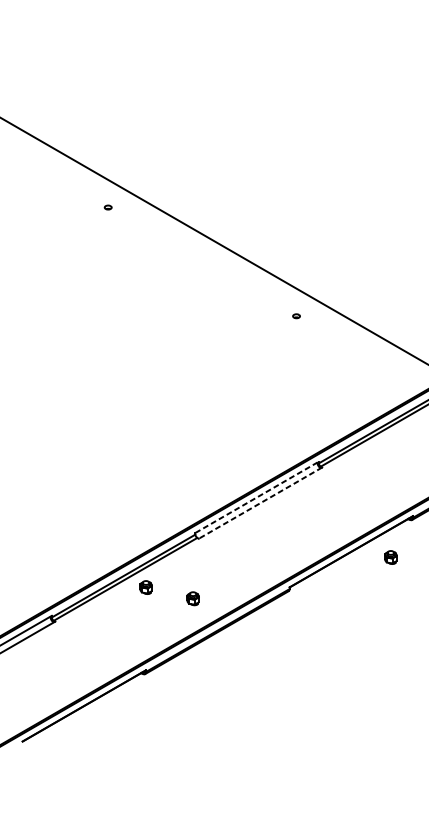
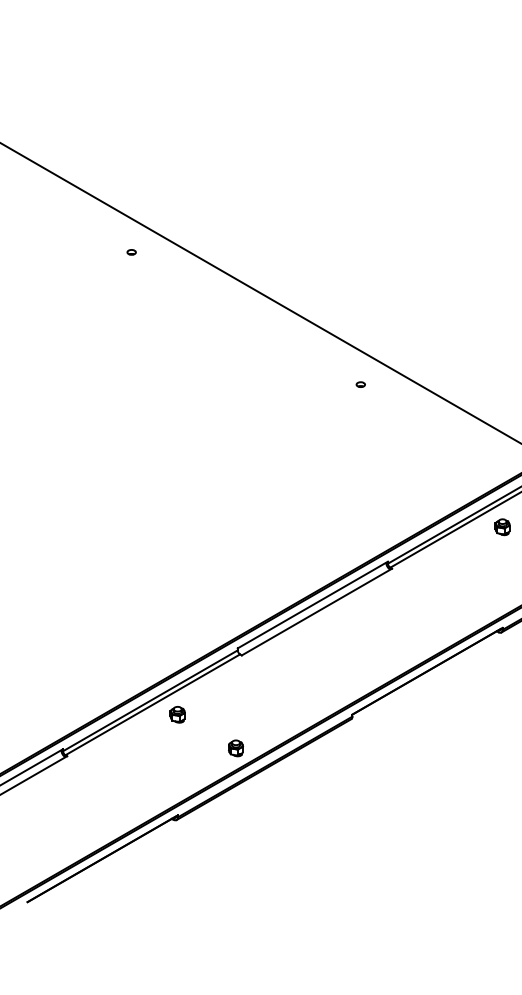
line: (256, 497) -> (312, 605), dashed -> solid
line: (260, 503) -> (316, 612), dashed -> solid
part: (390, 557) -> (502, 527), moved
part: (192, 598) -> (235, 748), moved

